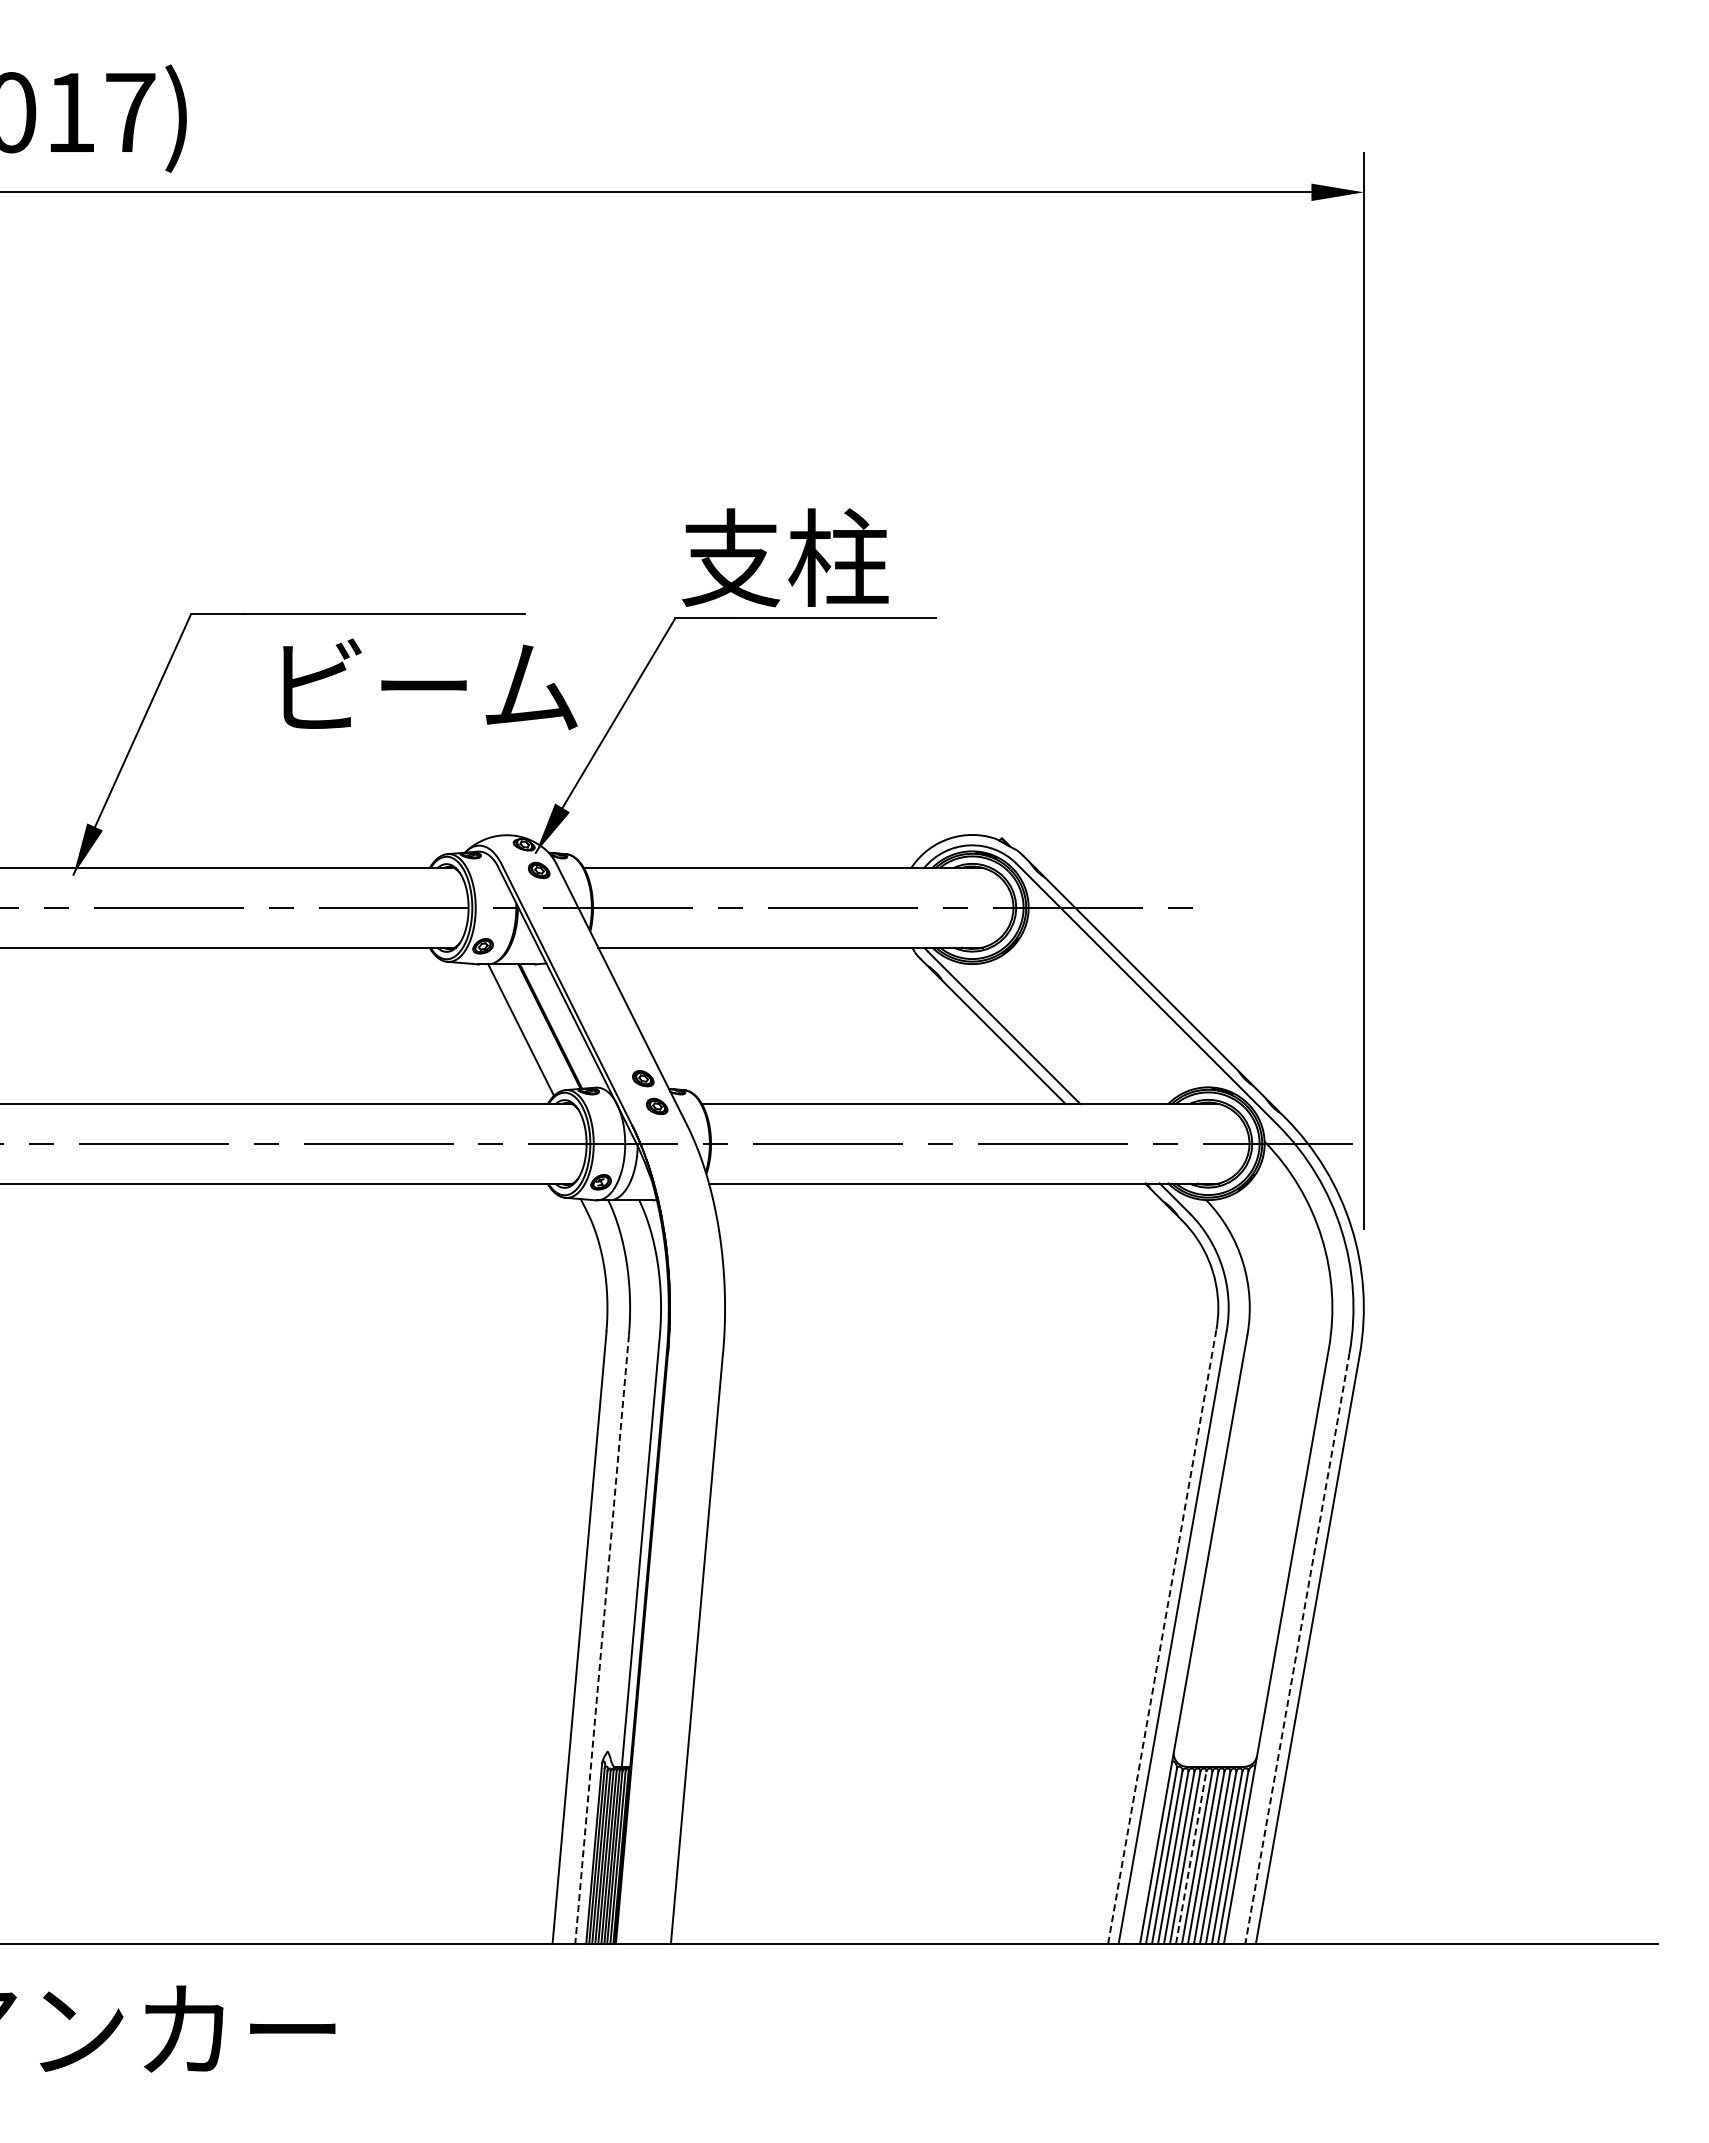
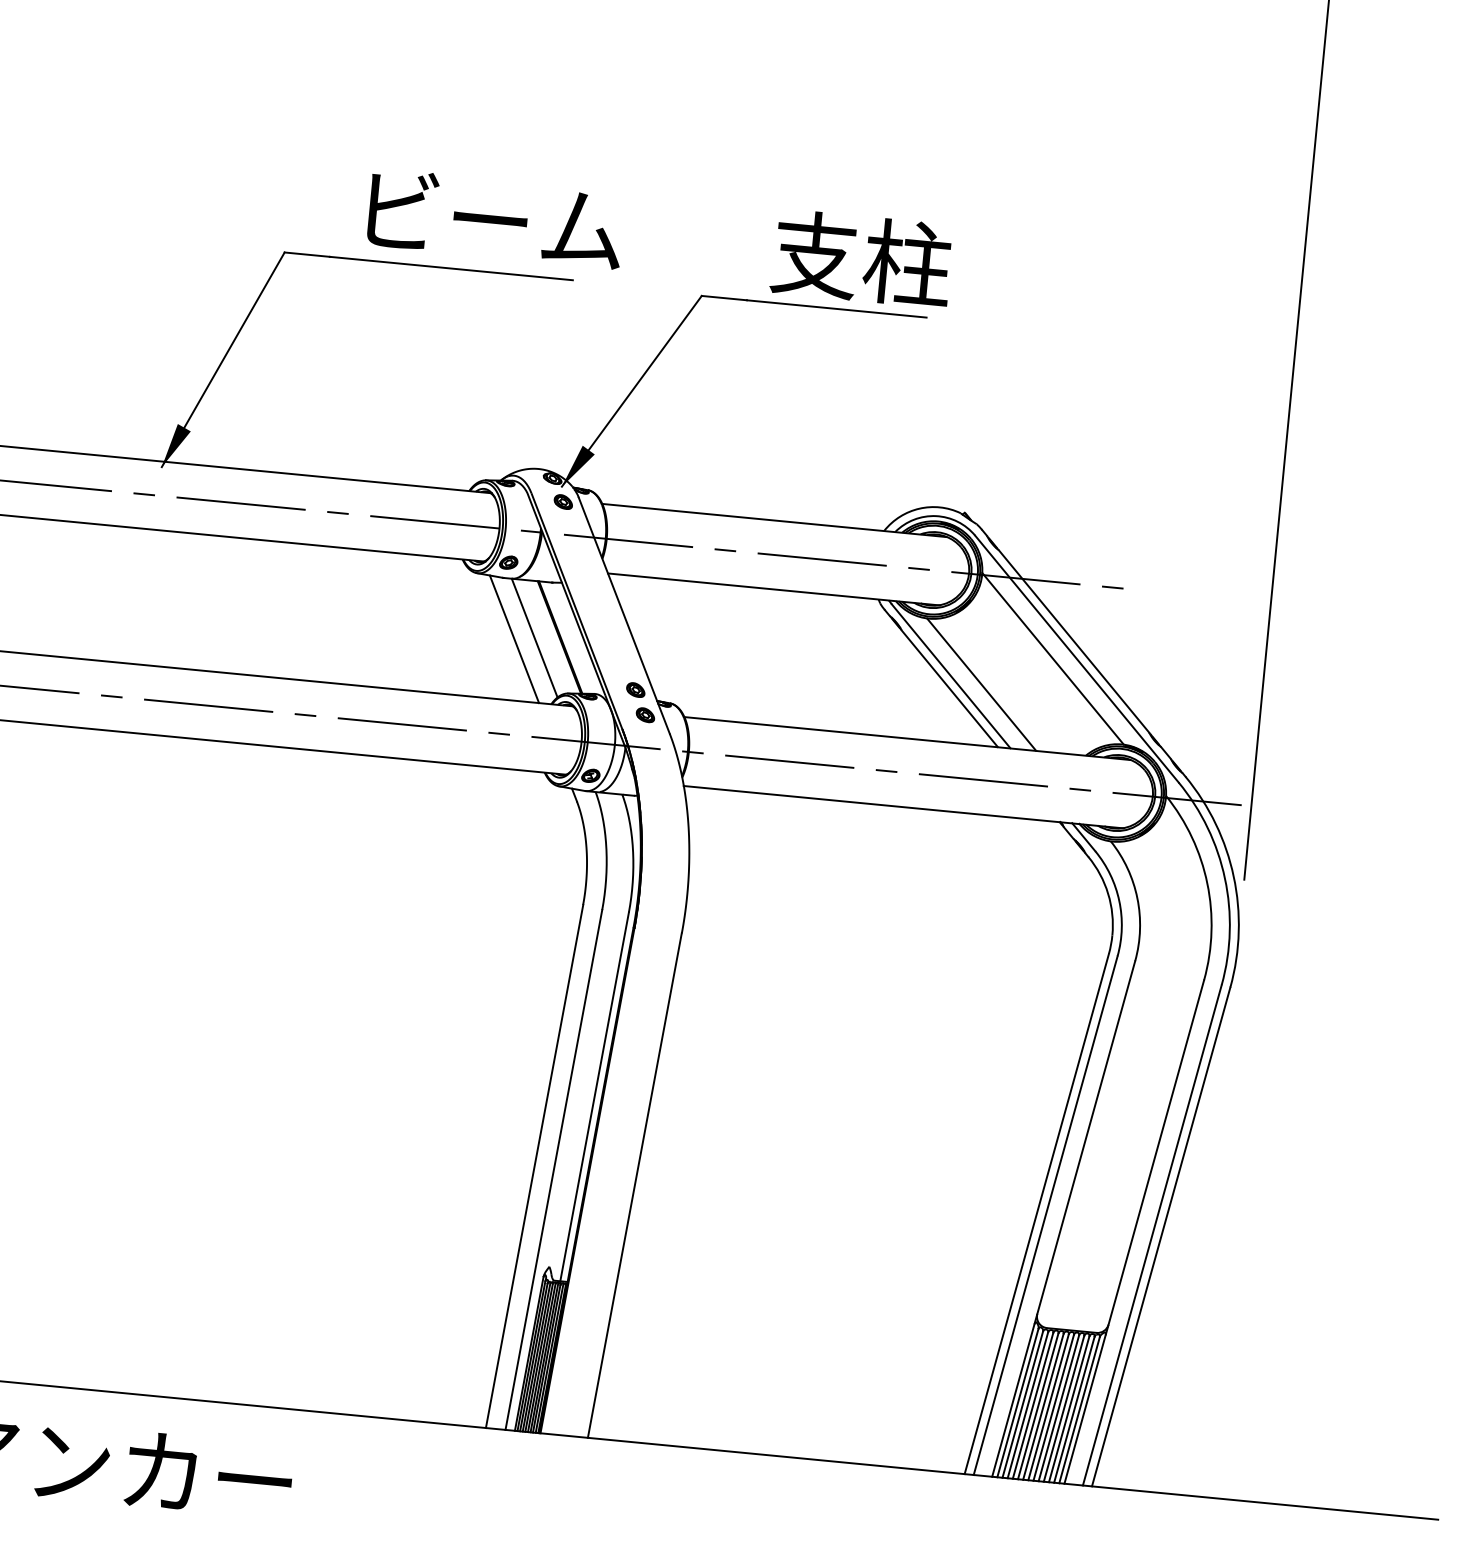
text: (785, 557) -> (861, 258), moved
text: (430, 684) -> (496, 219), moved
line: (1119, 996) -> (1053, 658), added
line: (497, 1033) -> (513, 639), added
line: (1040, 1034) -> (981, 684), added
line: (1162, 1636) -> (1037, 1213), dashed -> solid
line: (602, 1640) -> (554, 1170), dashed -> solid
line: (1297, 1648) -> (1152, 1235), dashed -> solid
line: (1191, 1857) -> (1043, 1406), dashed -> solid

